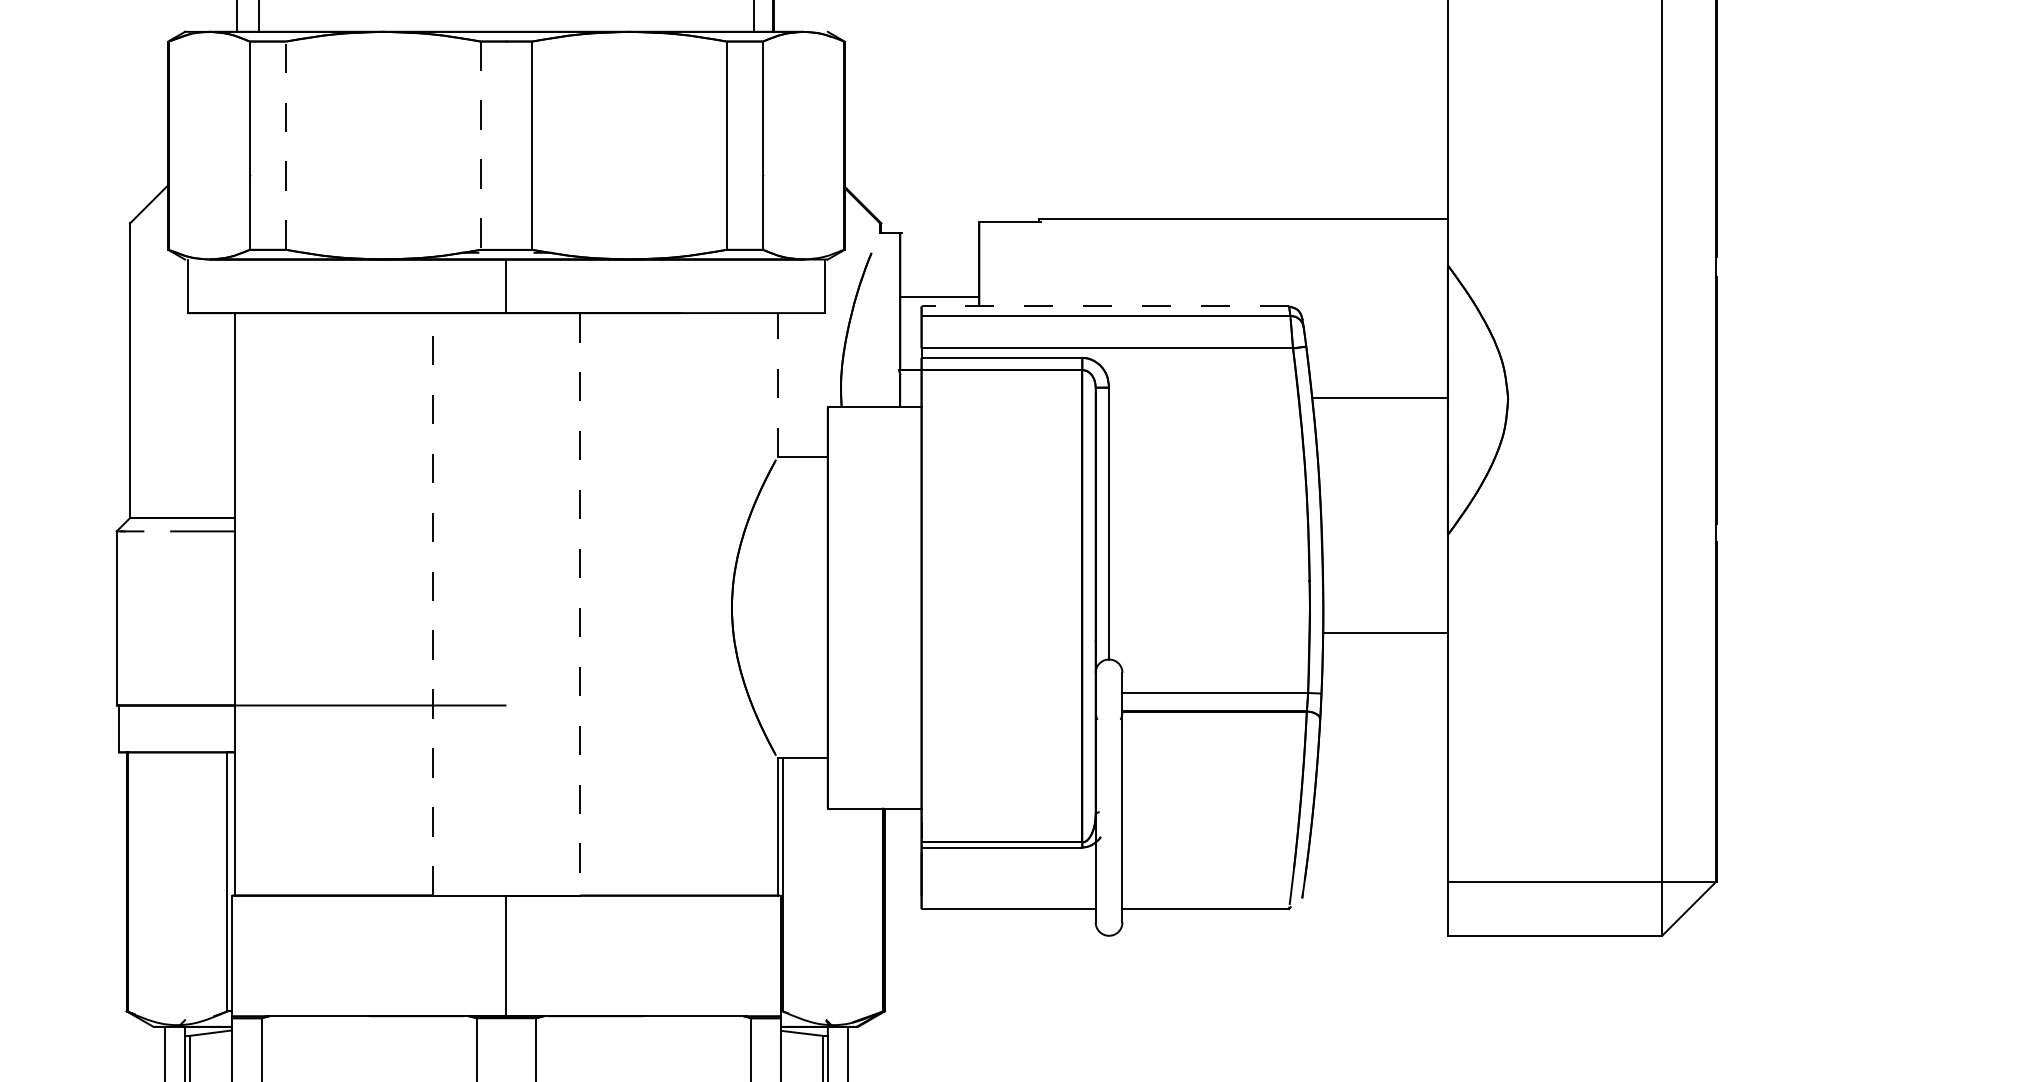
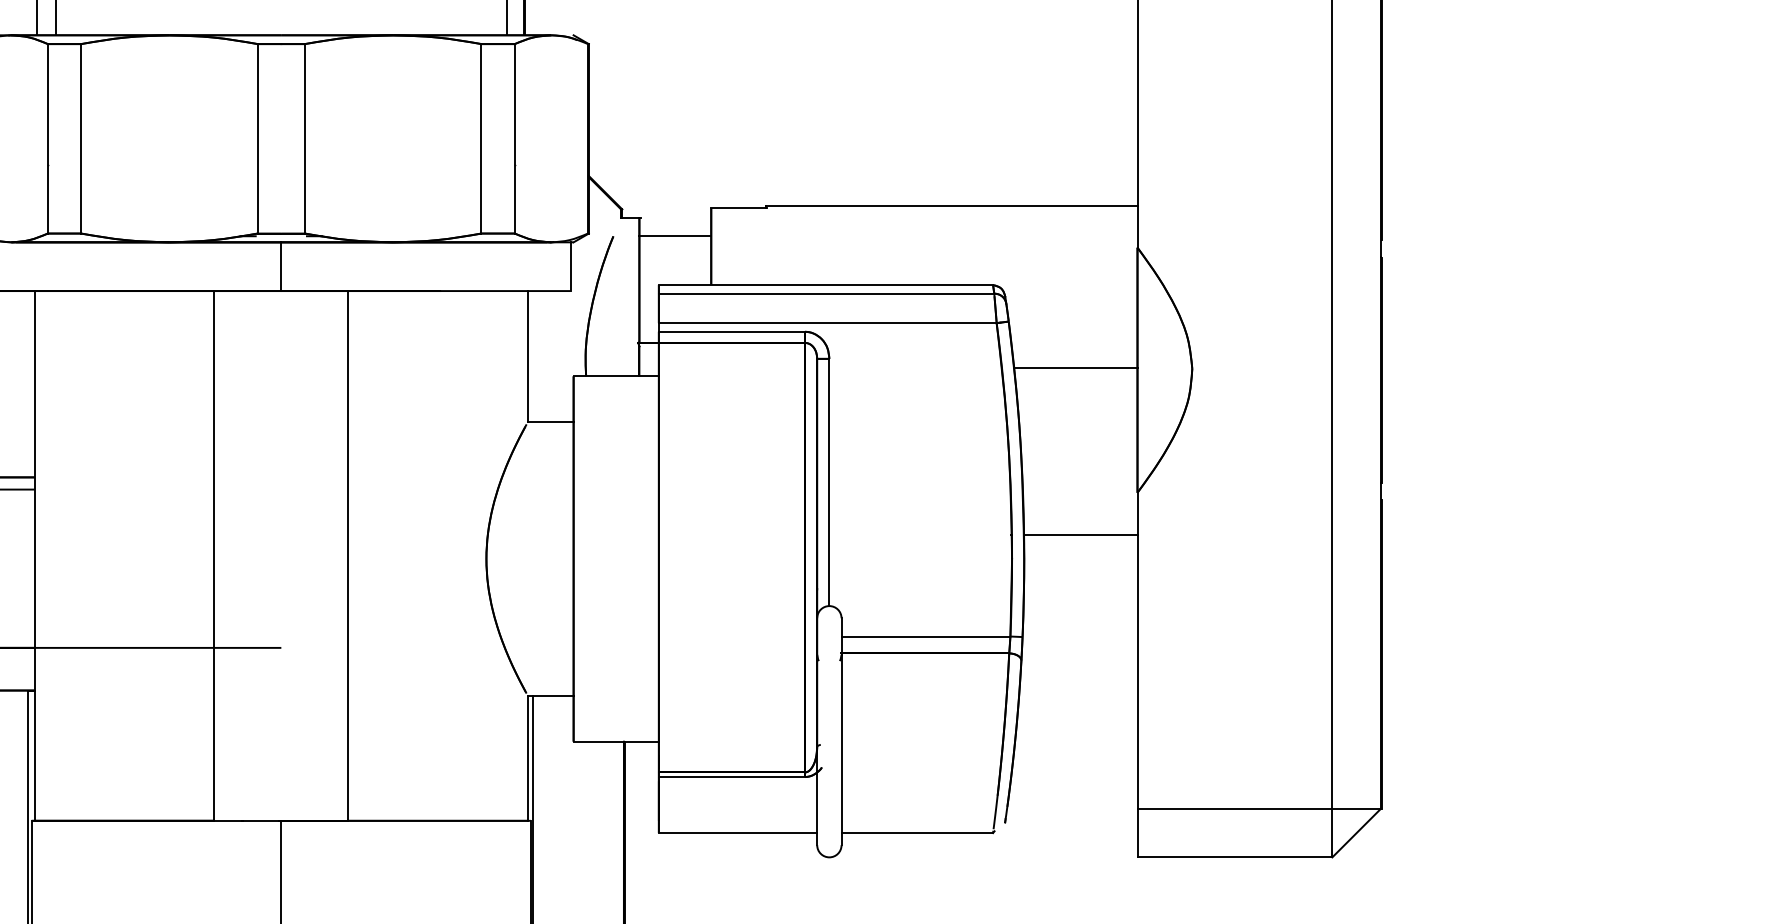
line: (286, 145) -> (81, 138), dashed -> solid
line: (480, 146) -> (257, 139), dashed -> solid
line: (939, 296) -> (675, 235), moved
line: (1105, 306) -> (826, 285), dashed -> solid
line: (777, 385) -> (527, 356), dashed -> solid
line: (432, 603) -> (214, 555), dashed -> solid
line: (580, 604) -> (348, 556), dashed -> solid
line: (1384, 632) -> (1079, 534), moved

